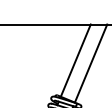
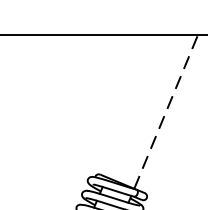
line: (75, 60) -> (135, 106), removed
line: (91, 63) -> (166, 111), solid -> dashed

